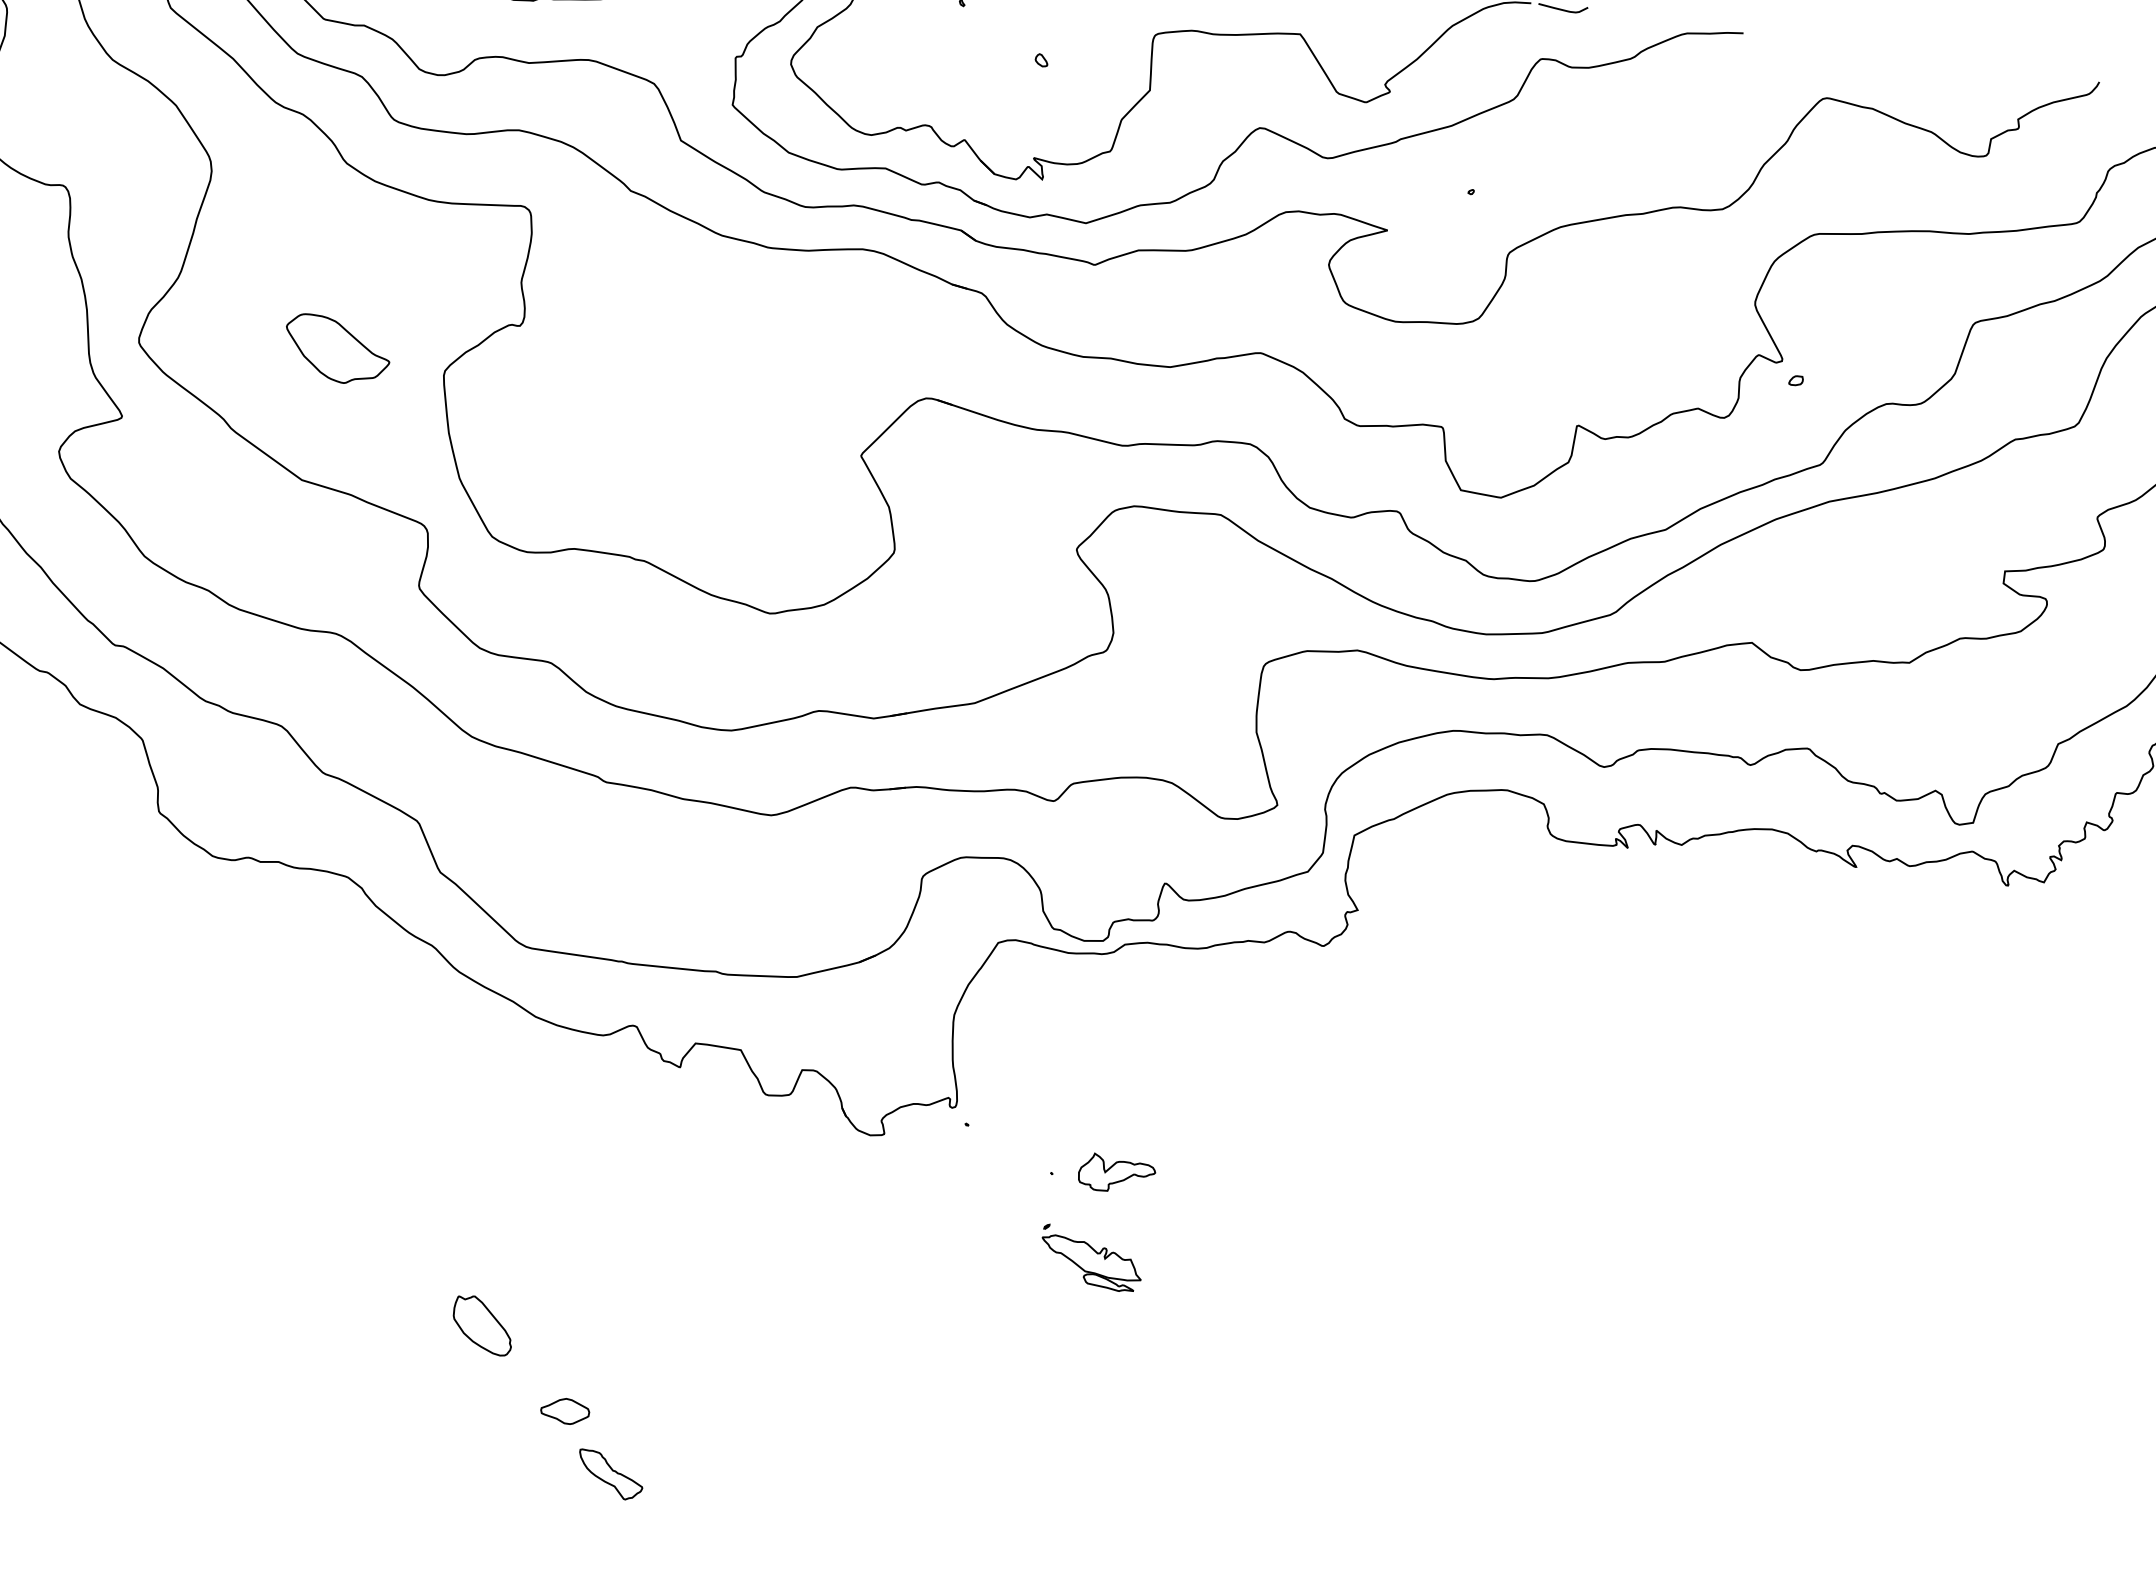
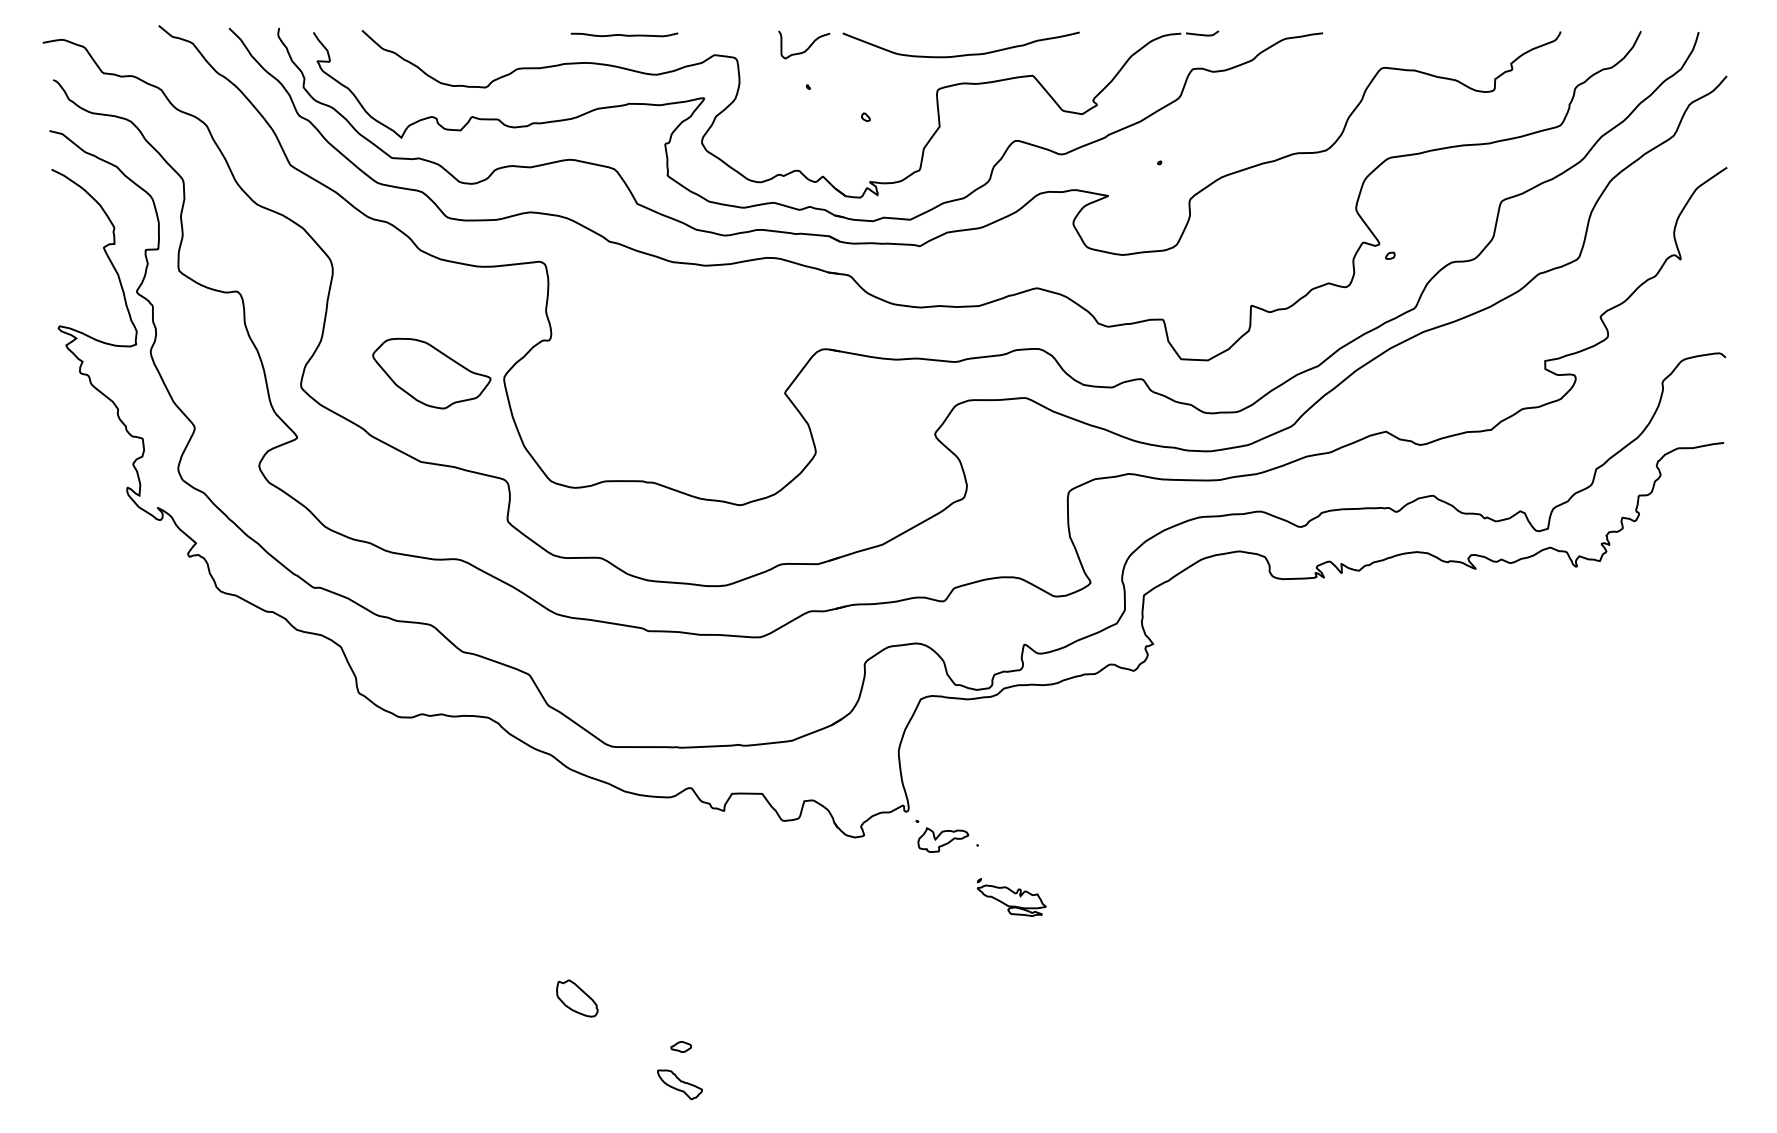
part: (336, 350) -> (431, 373), size x1.67
part: (1117, 1173) -> (943, 839), moved
part: (483, 1325) -> (577, 998), moved
part: (564, 1410) -> (680, 1046), size x0.62
part: (609, 1474) -> (679, 1084), moved

